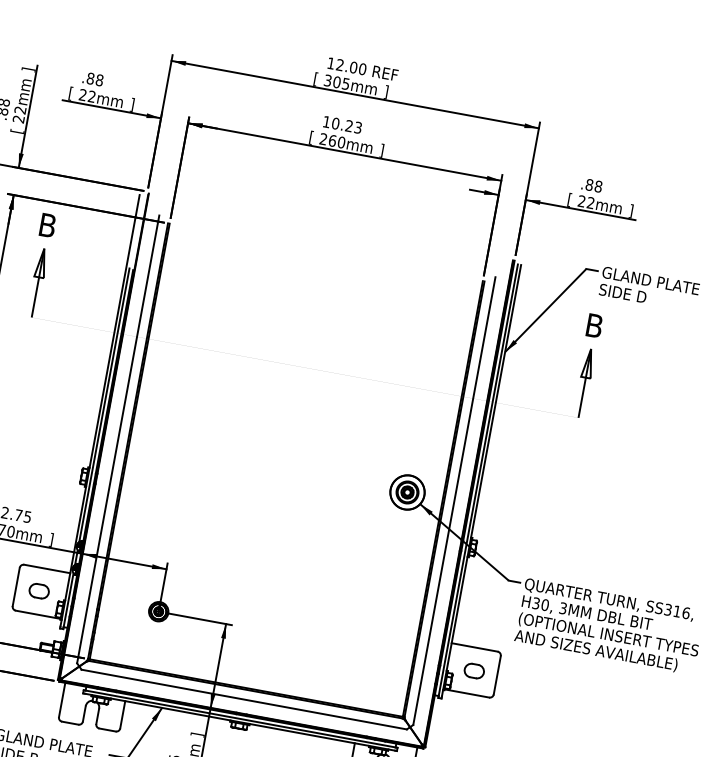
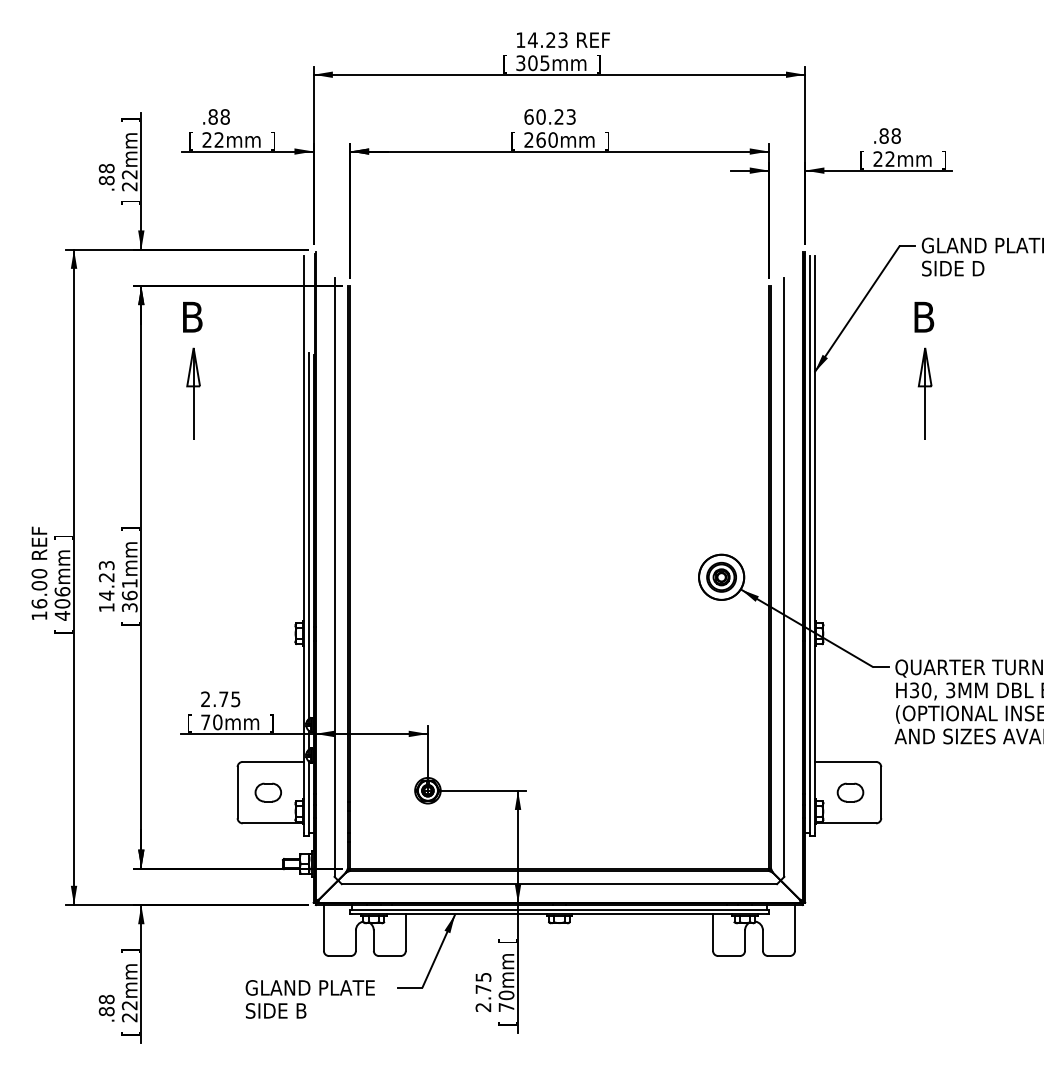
text: (351, 67) -> (547, 40), 12.00 -> 14.23
text: (326, 121) -> (528, 116), 10.23 -> 60.23
text: (17, 131) -> (130, 202), [ -> ]
text: (197, 734) -> (507, 940), ] -> [

